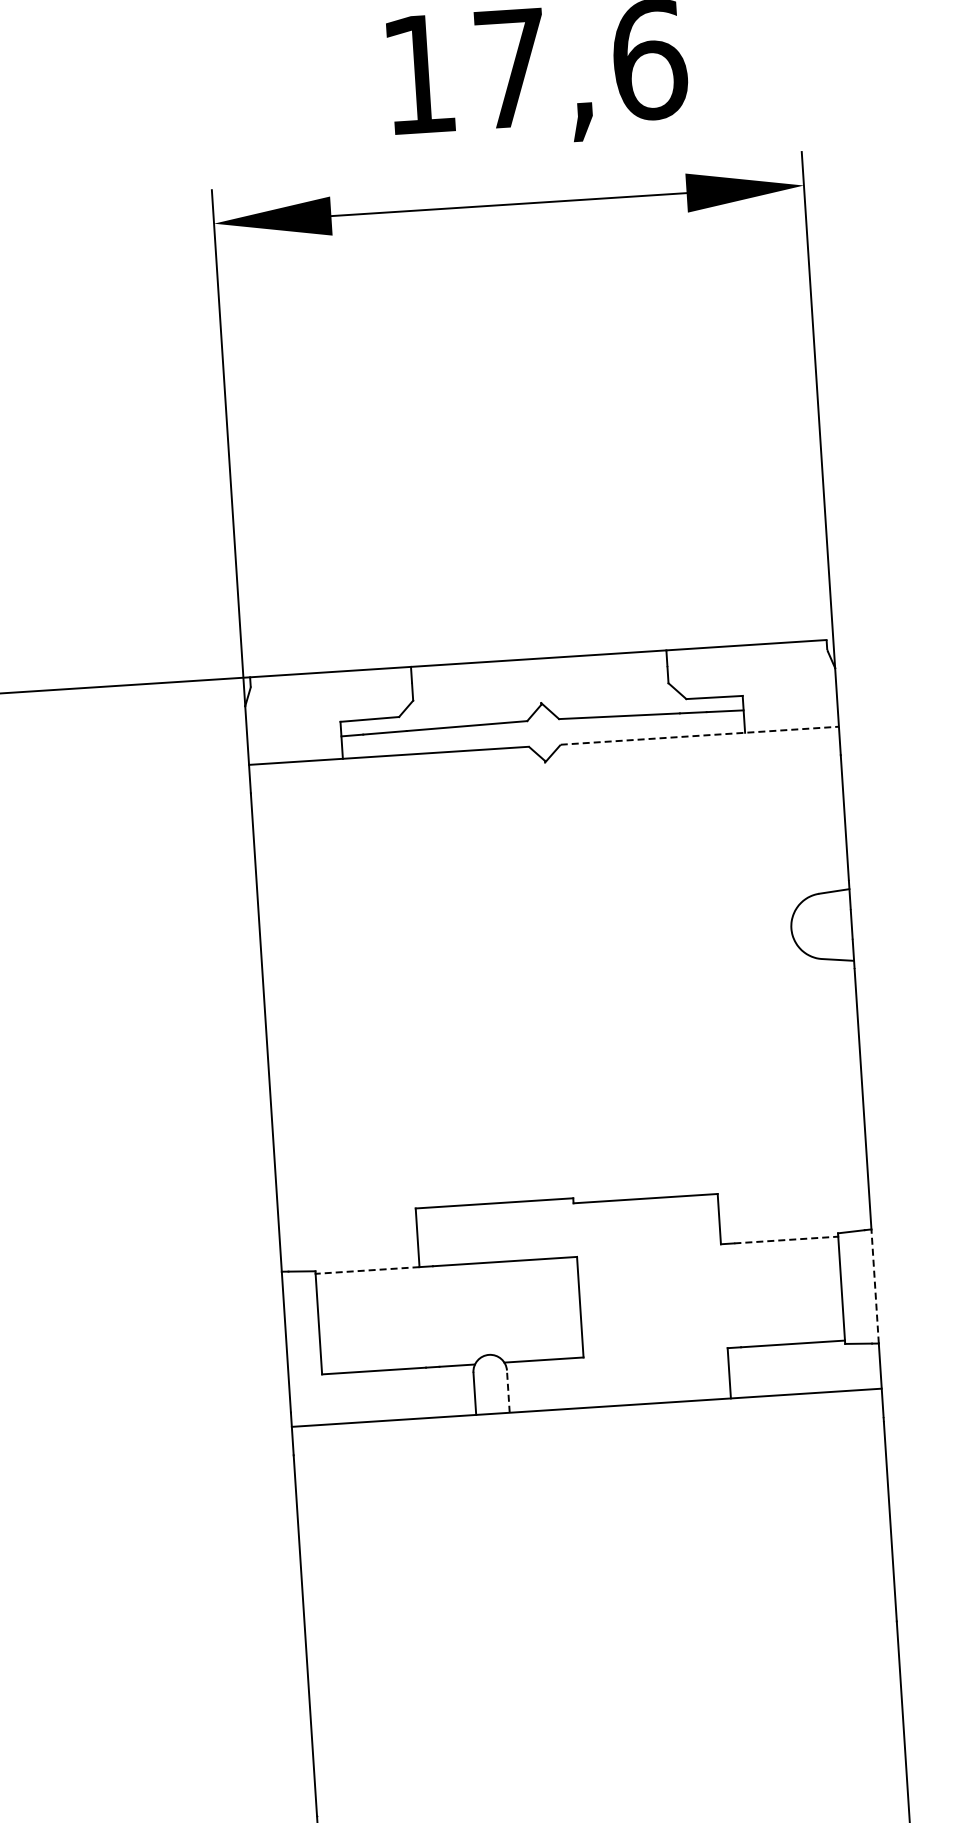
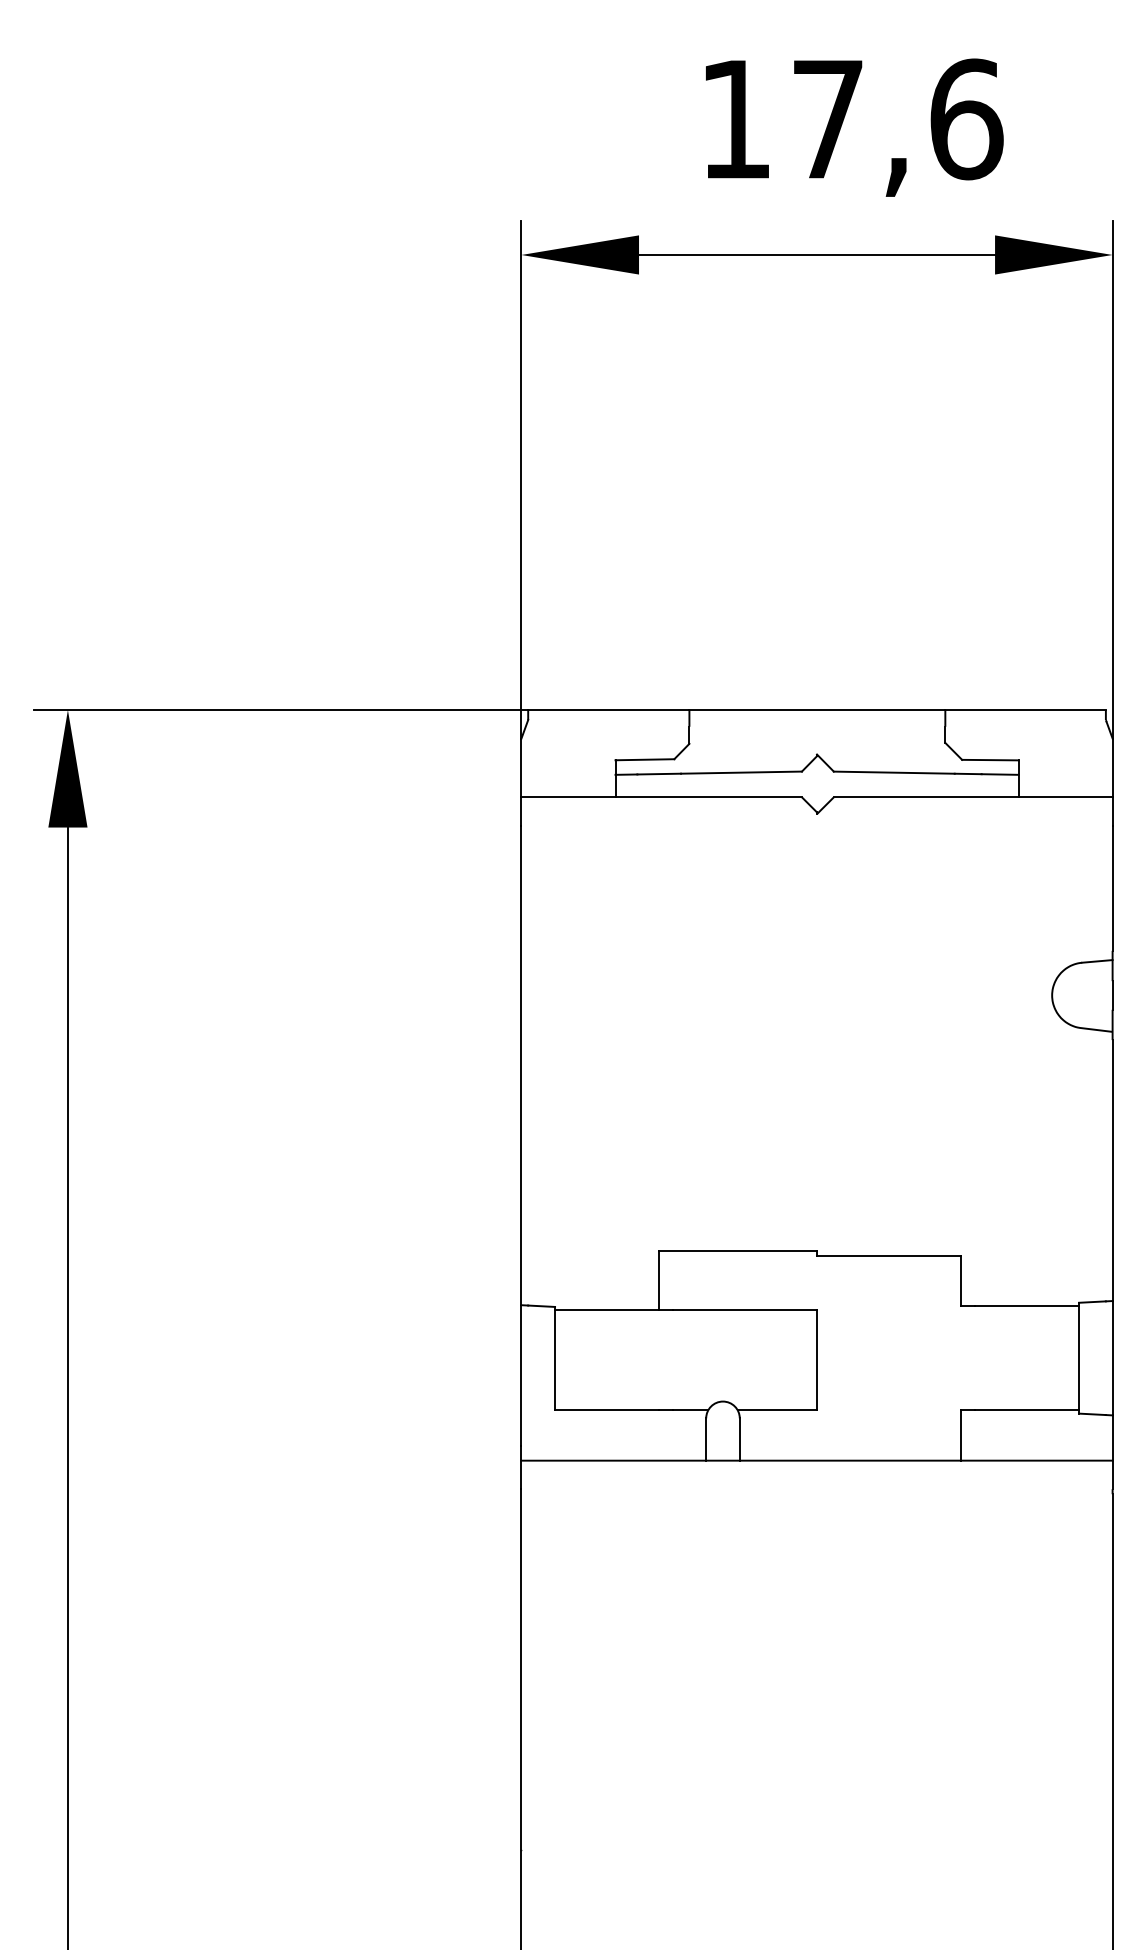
line: (700, 735) -> (973, 797), dashed -> solid
line: (786, 1240) -> (1027, 1306), dashed -> solid
line: (366, 1270) -> (606, 1309), dashed -> solid
line: (874, 1285) -> (1112, 1357), dashed -> solid
line: (508, 1391) -> (739, 1439), dashed -> solid

